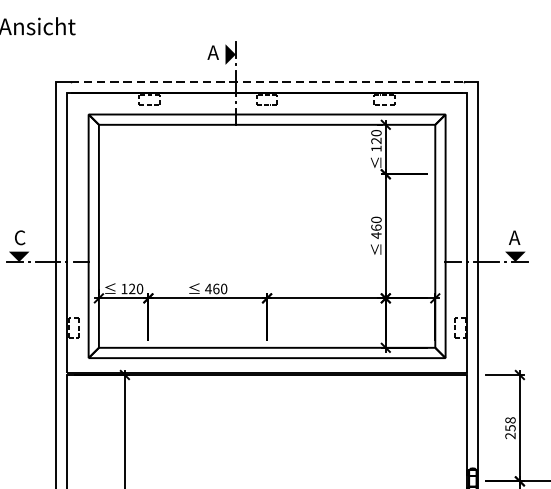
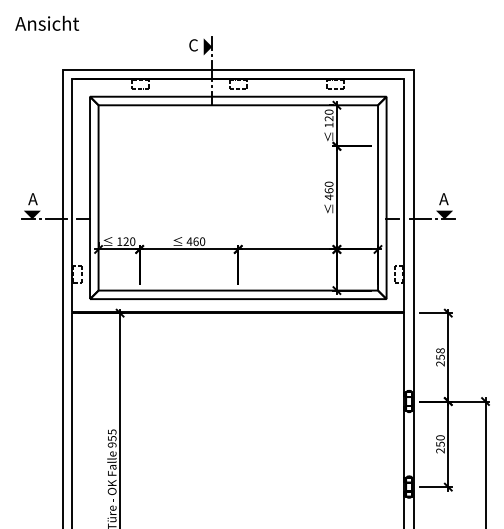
text: (213, 52) -> (193, 45), A -> C
line: (267, 81) -> (238, 69), dashed -> solid
text: (19, 238) -> (32, 199), C -> A

